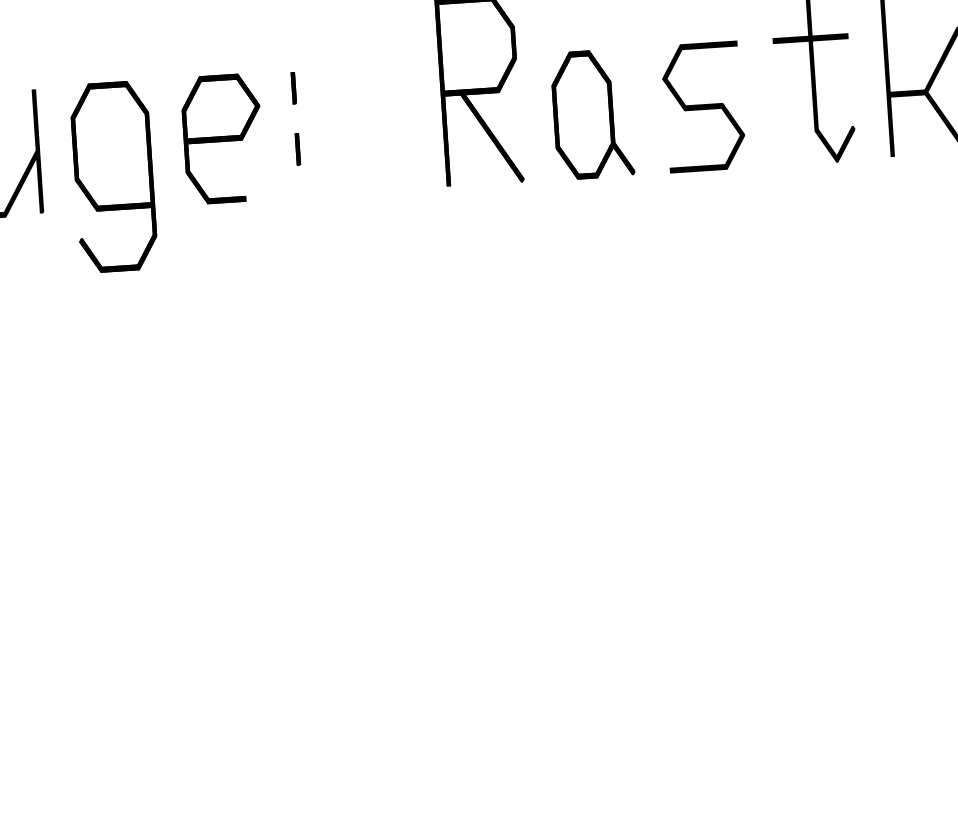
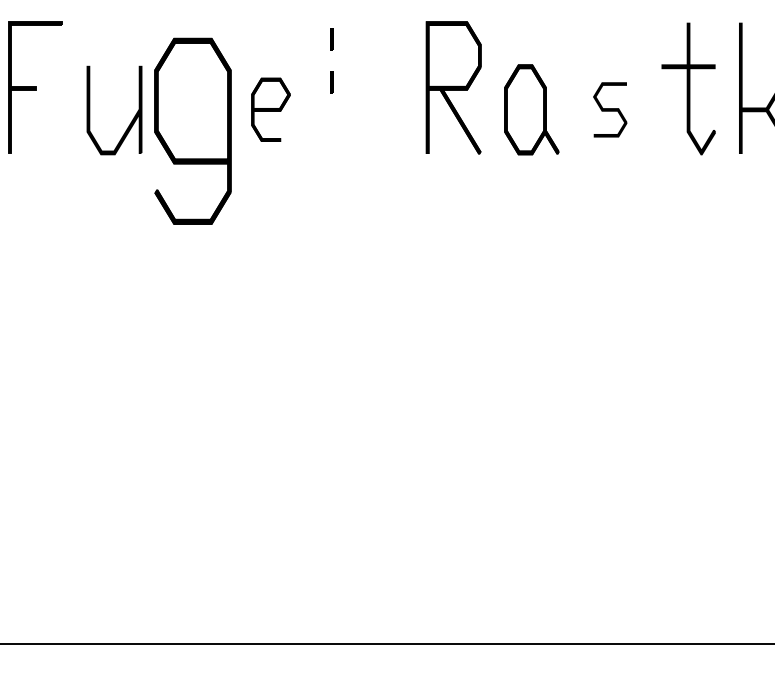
line: (293, 103) -> (331, 50), moved
part: (703, 106) -> (610, 109), size x0.6
part: (222, 138) -> (270, 109), size x0.7
part: (113, 177) -> (192, 131), size x1.4

